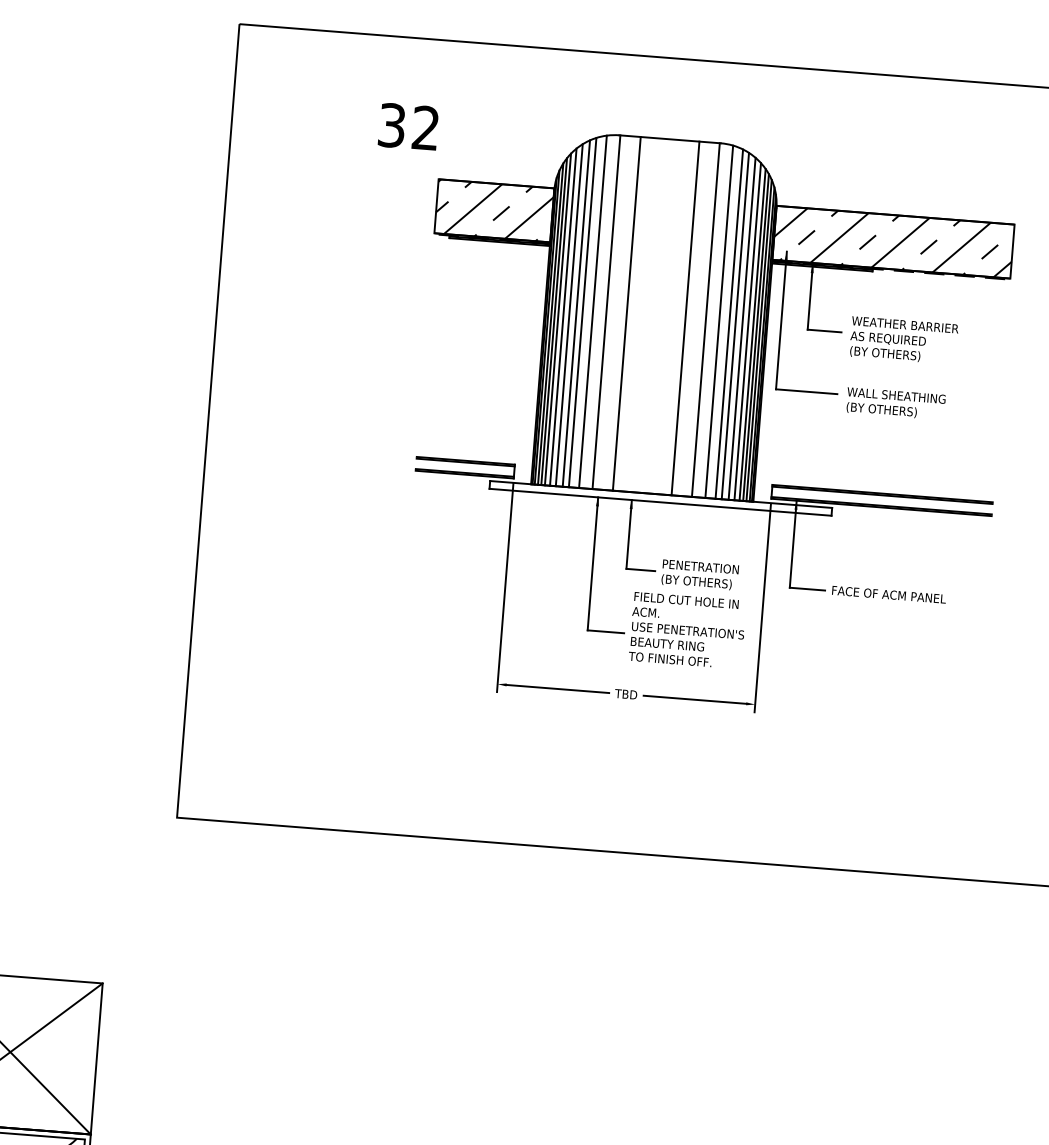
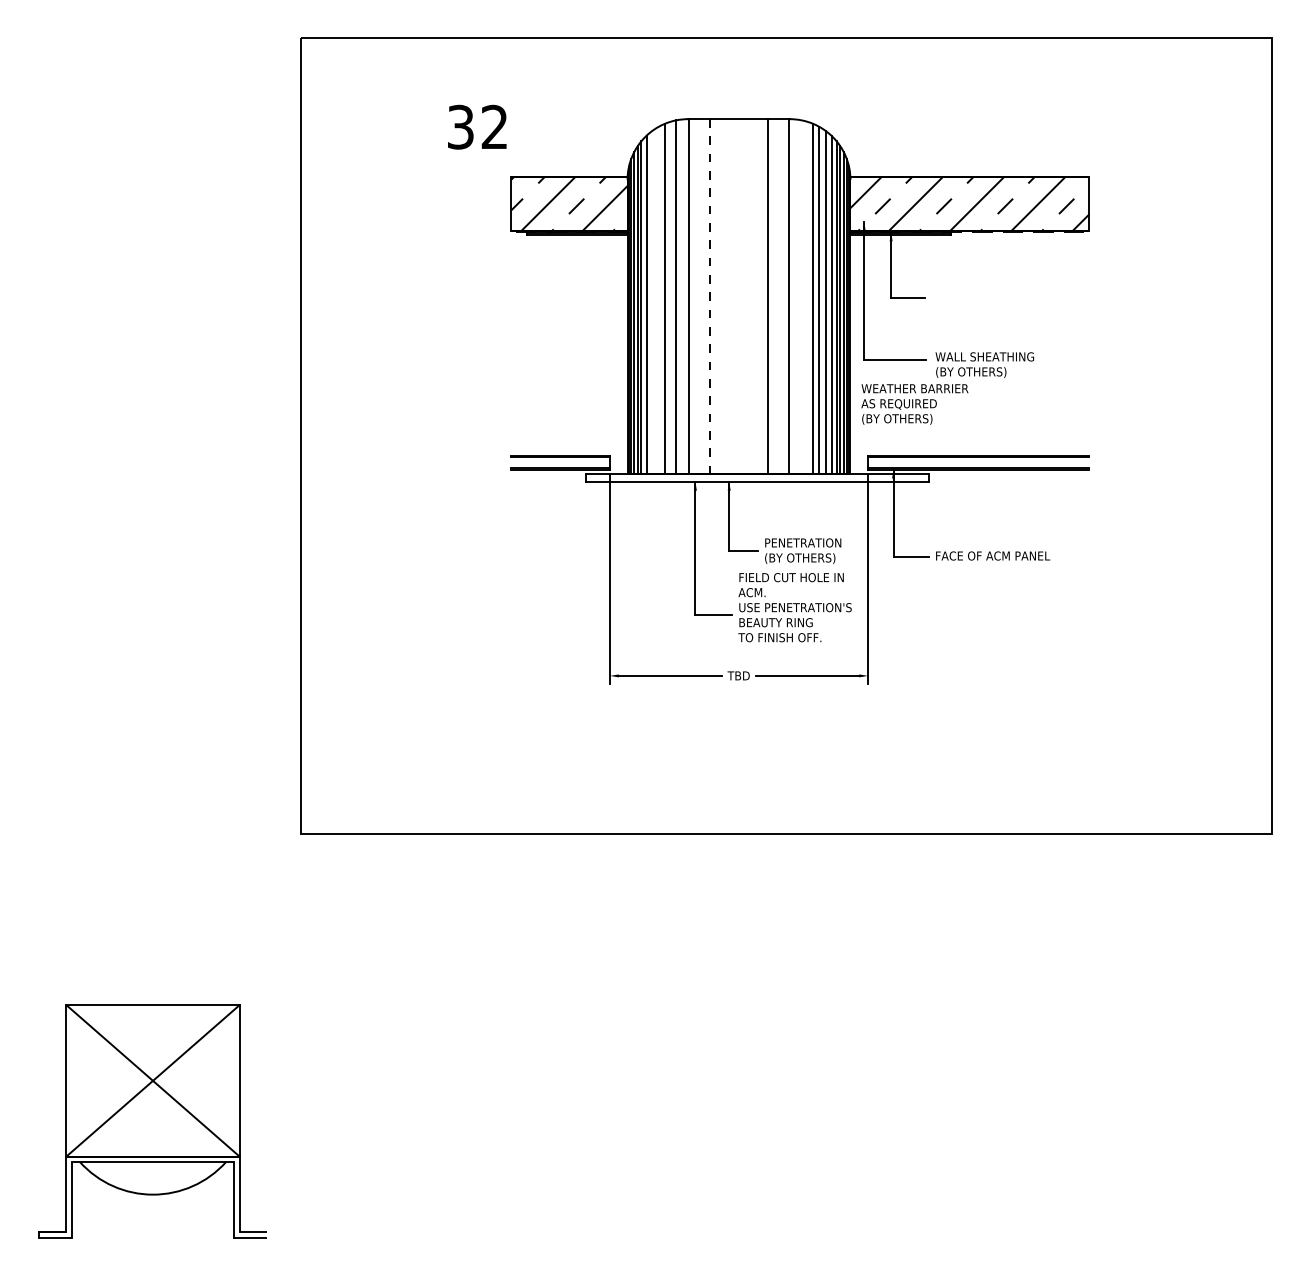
line: (576, 312) -> (659, 299), removed
line: (569, 314) -> (652, 301), removed
line: (626, 314) -> (709, 297), solid -> dashed
line: (719, 321) -> (802, 296), removed
text: (903, 340) -> (914, 404), moved

